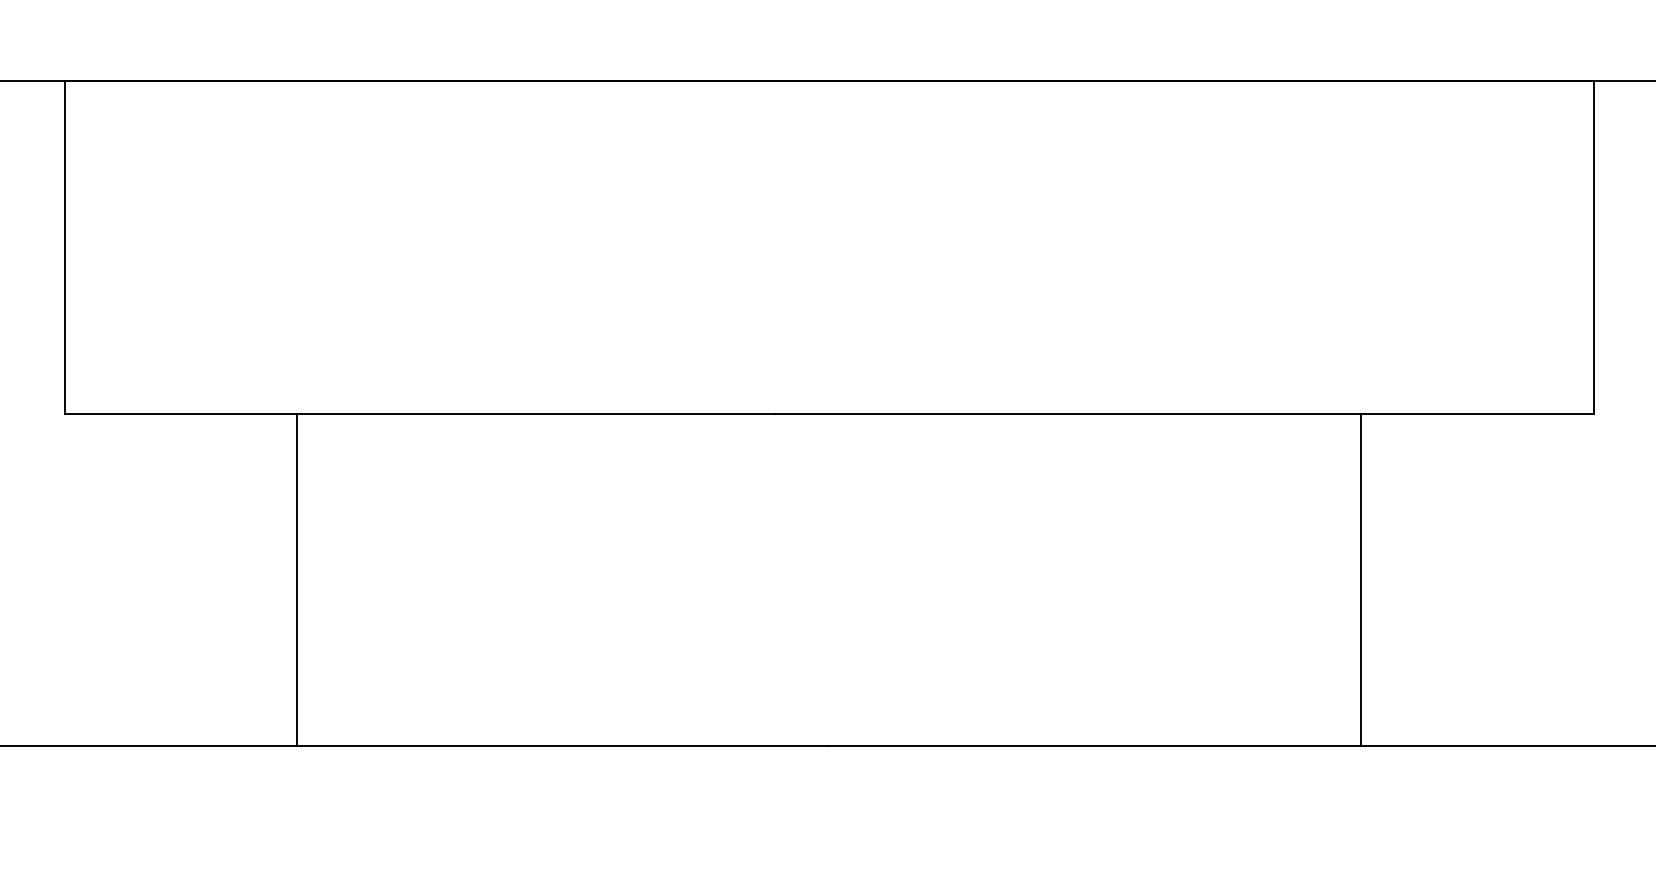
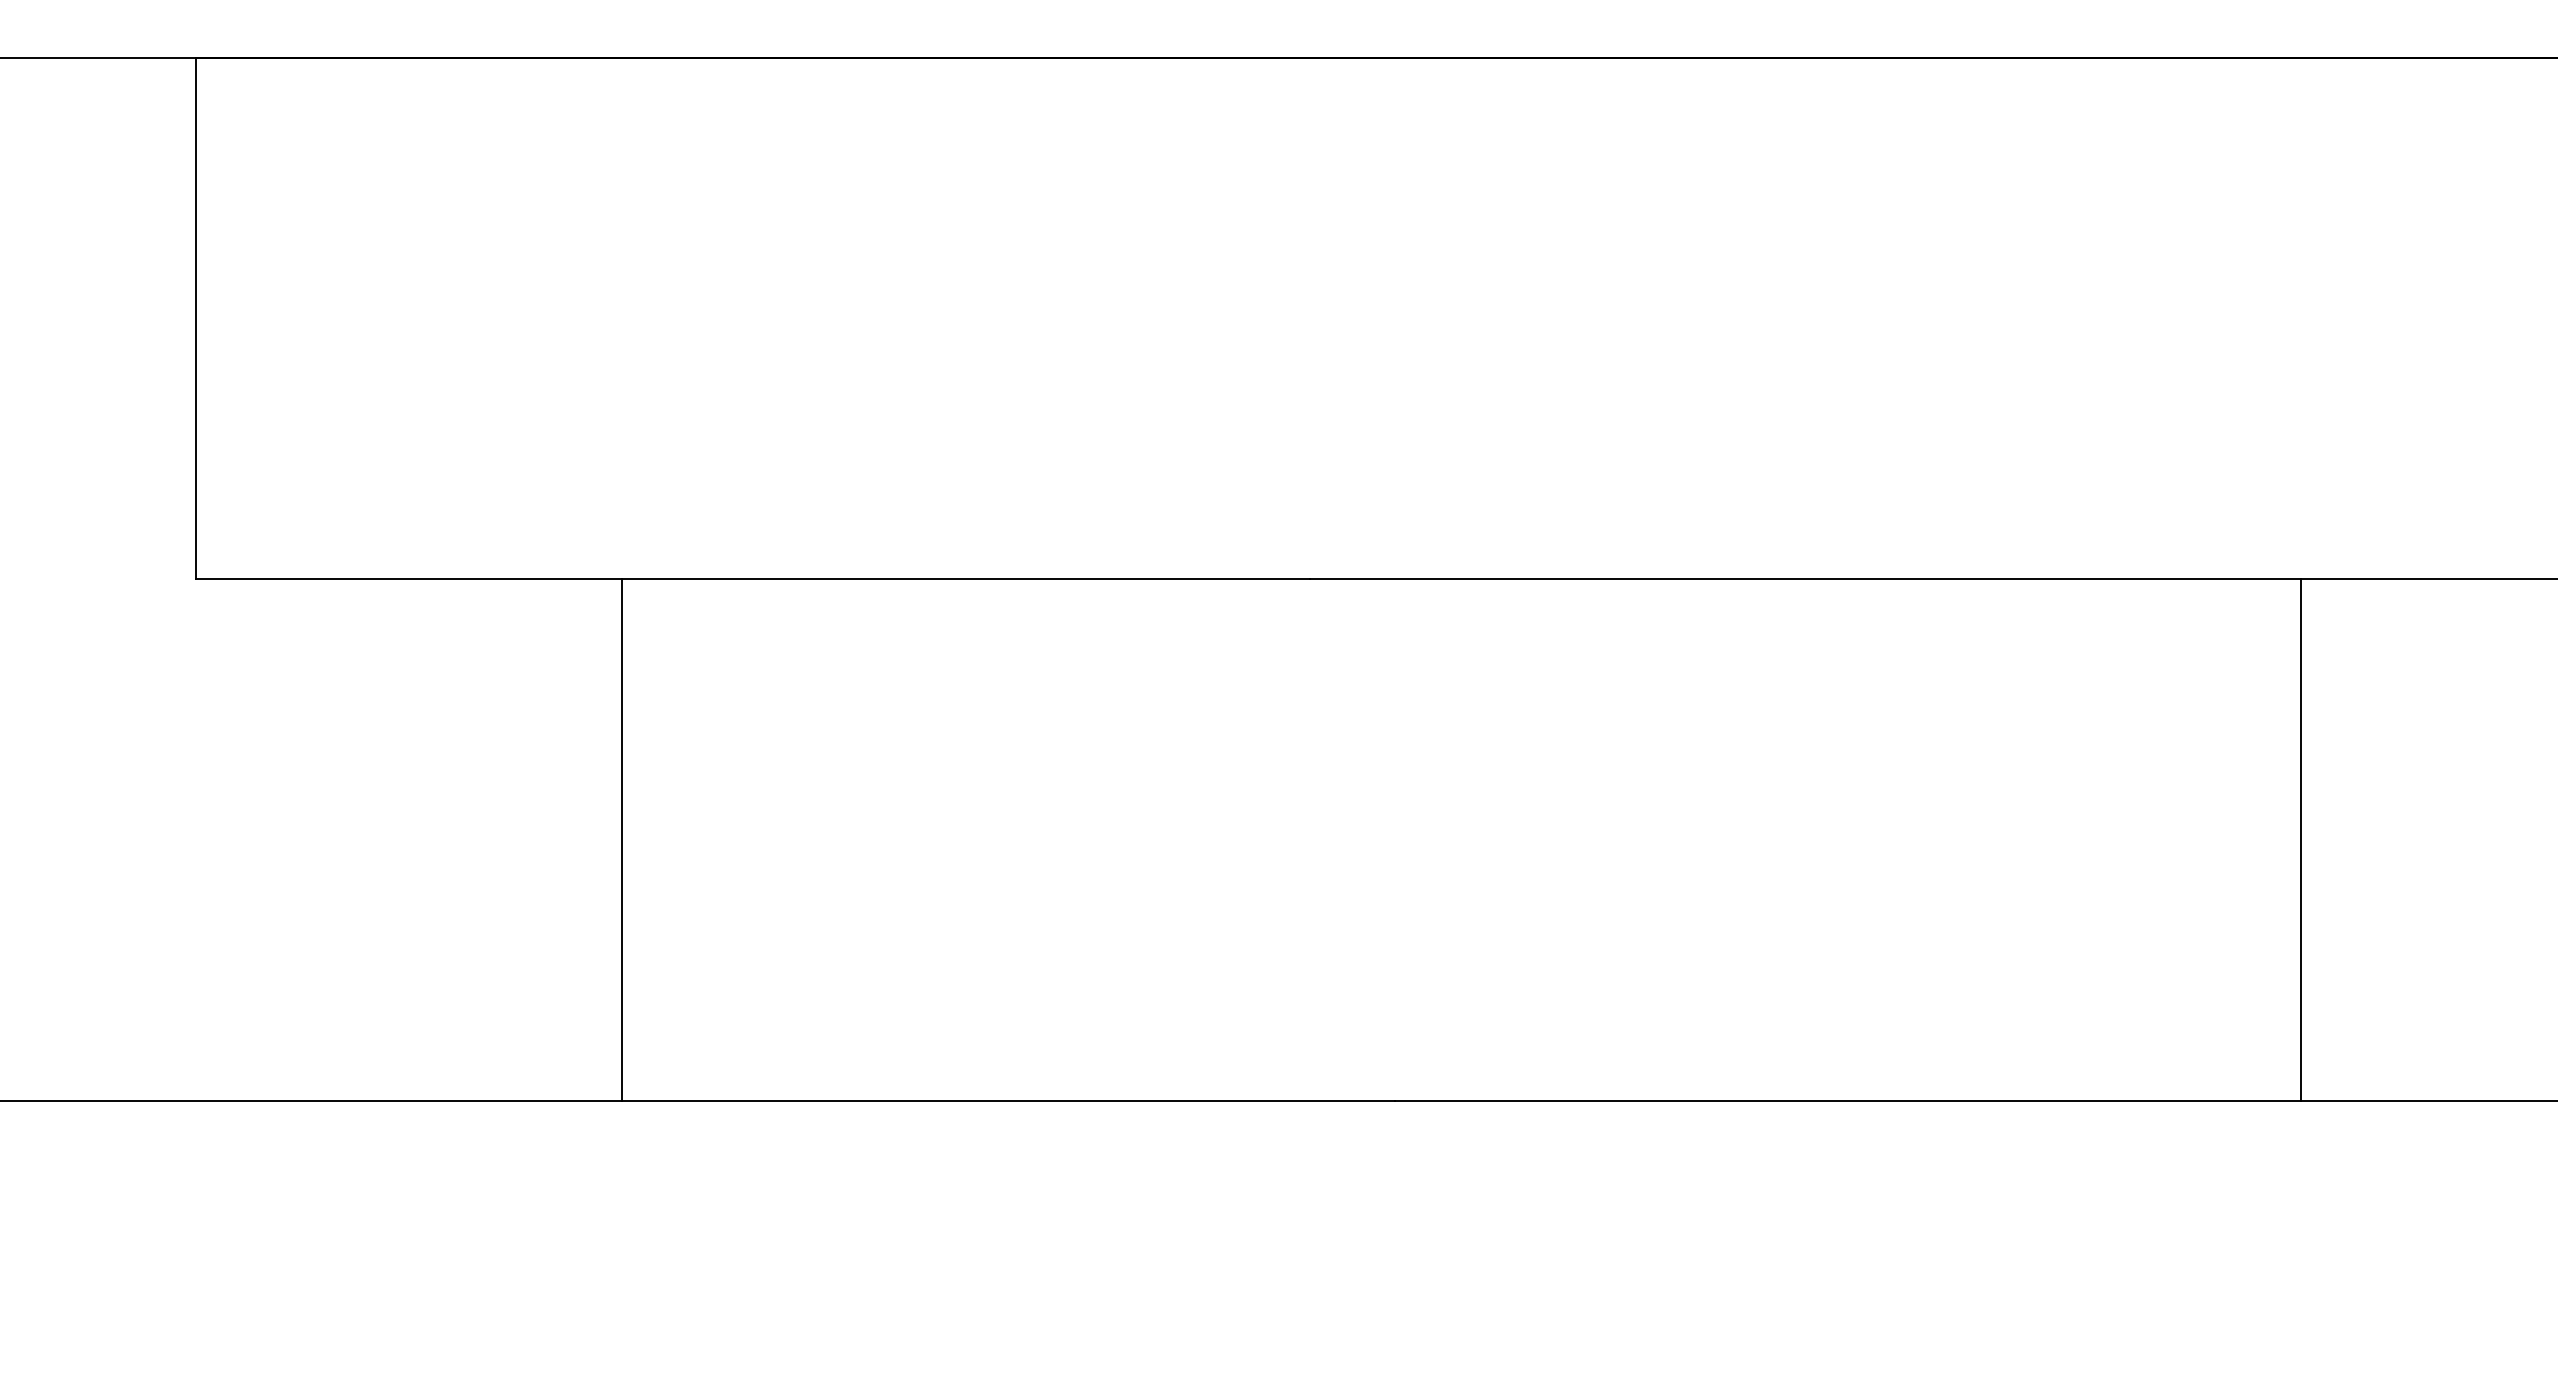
line: (297, 579) -> (622, 839), moved
line: (1361, 579) -> (2301, 839), moved

